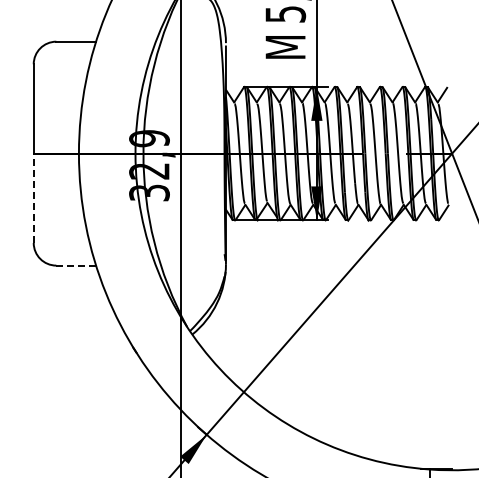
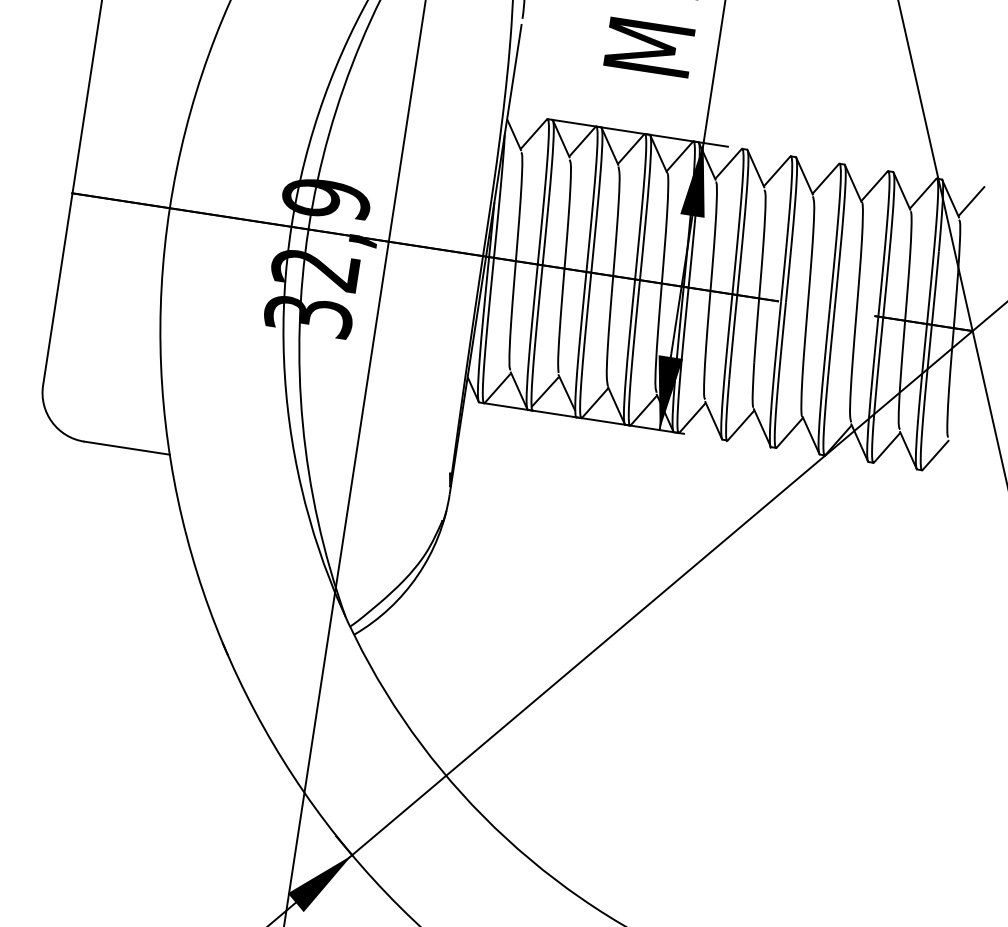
line: (33, 198) -> (57, 289), dashed -> solid
line: (76, 265) -> (127, 448), dashed -> solid

